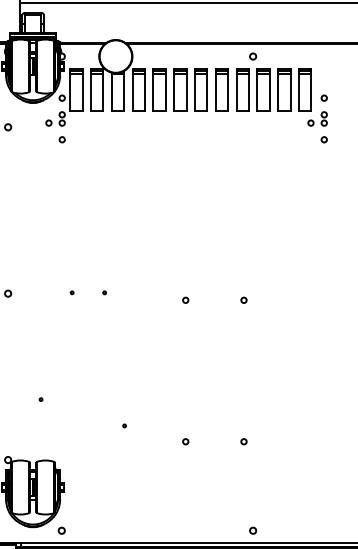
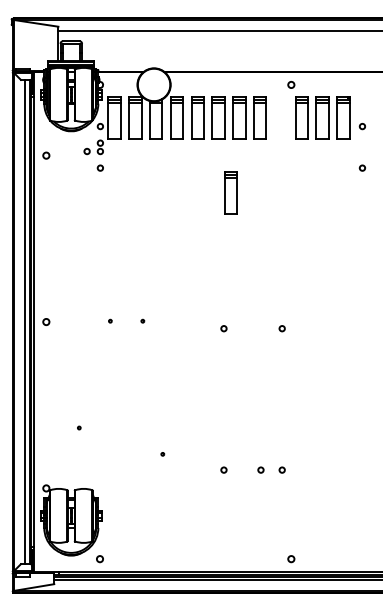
part: (242, 89) -> (230, 192), moved
part: (317, 119) -> (355, 147), removed
circle: (222, 441) -> (260, 469), added

